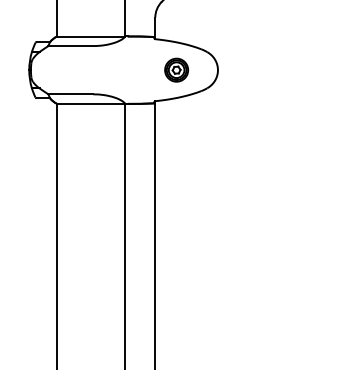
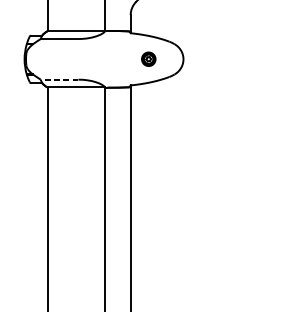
part: (176, 69) -> (148, 58), size x0.7
line: (70, 94) -> (59, 79), solid -> dashed

